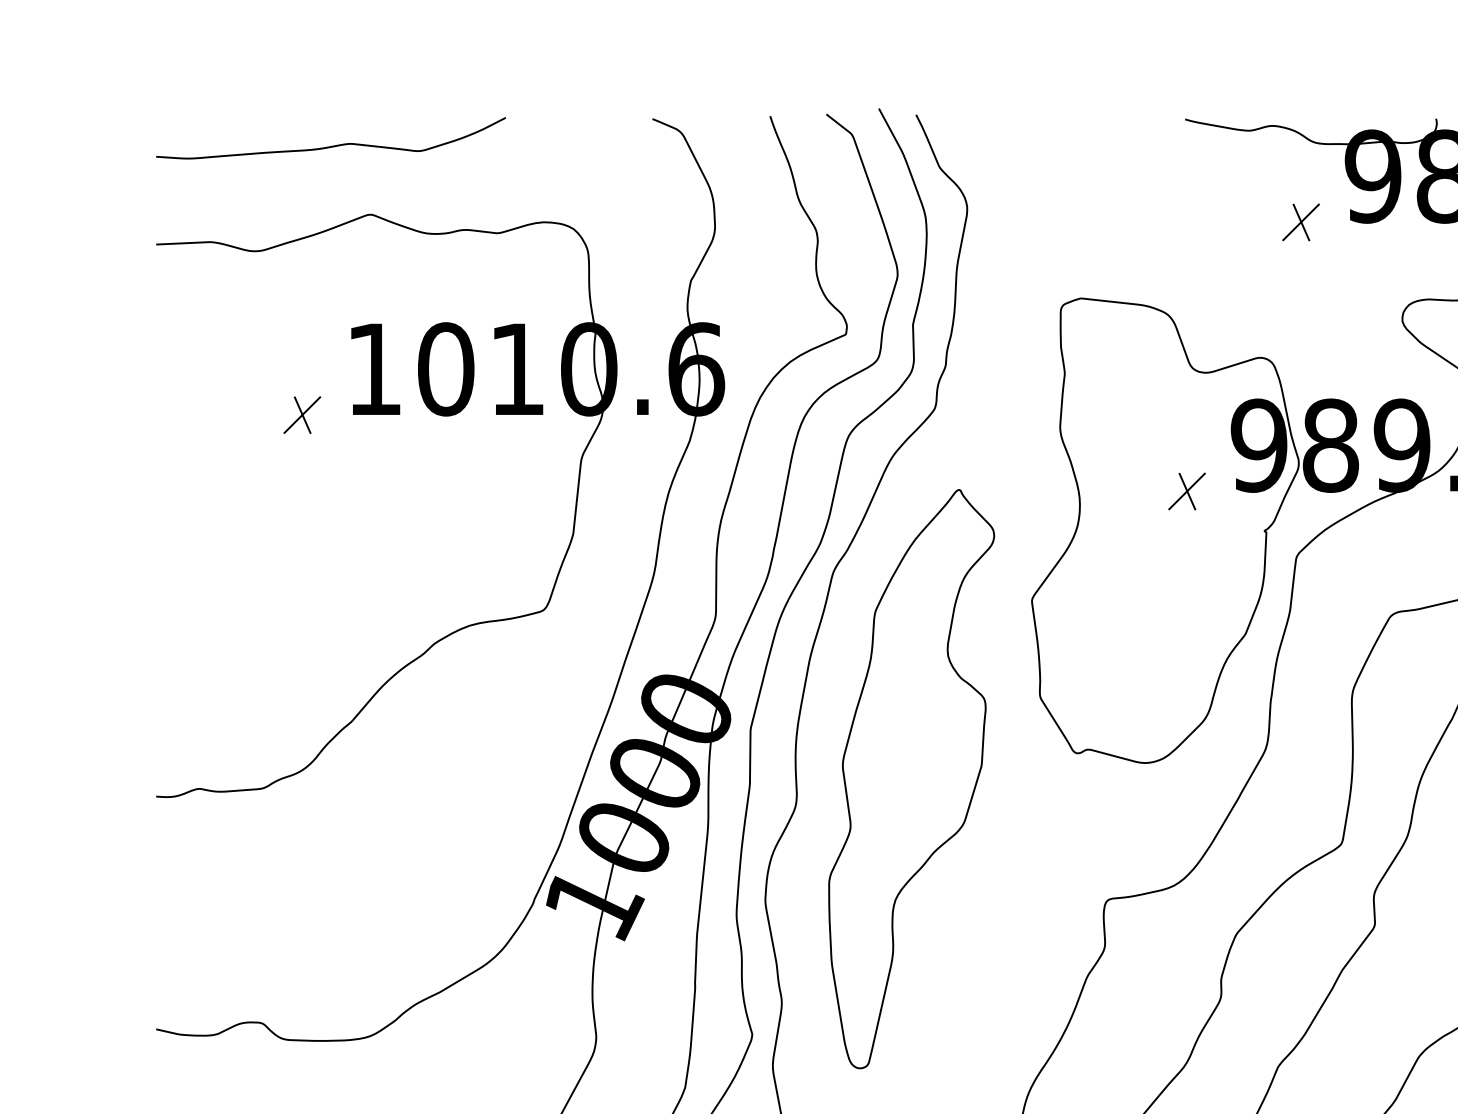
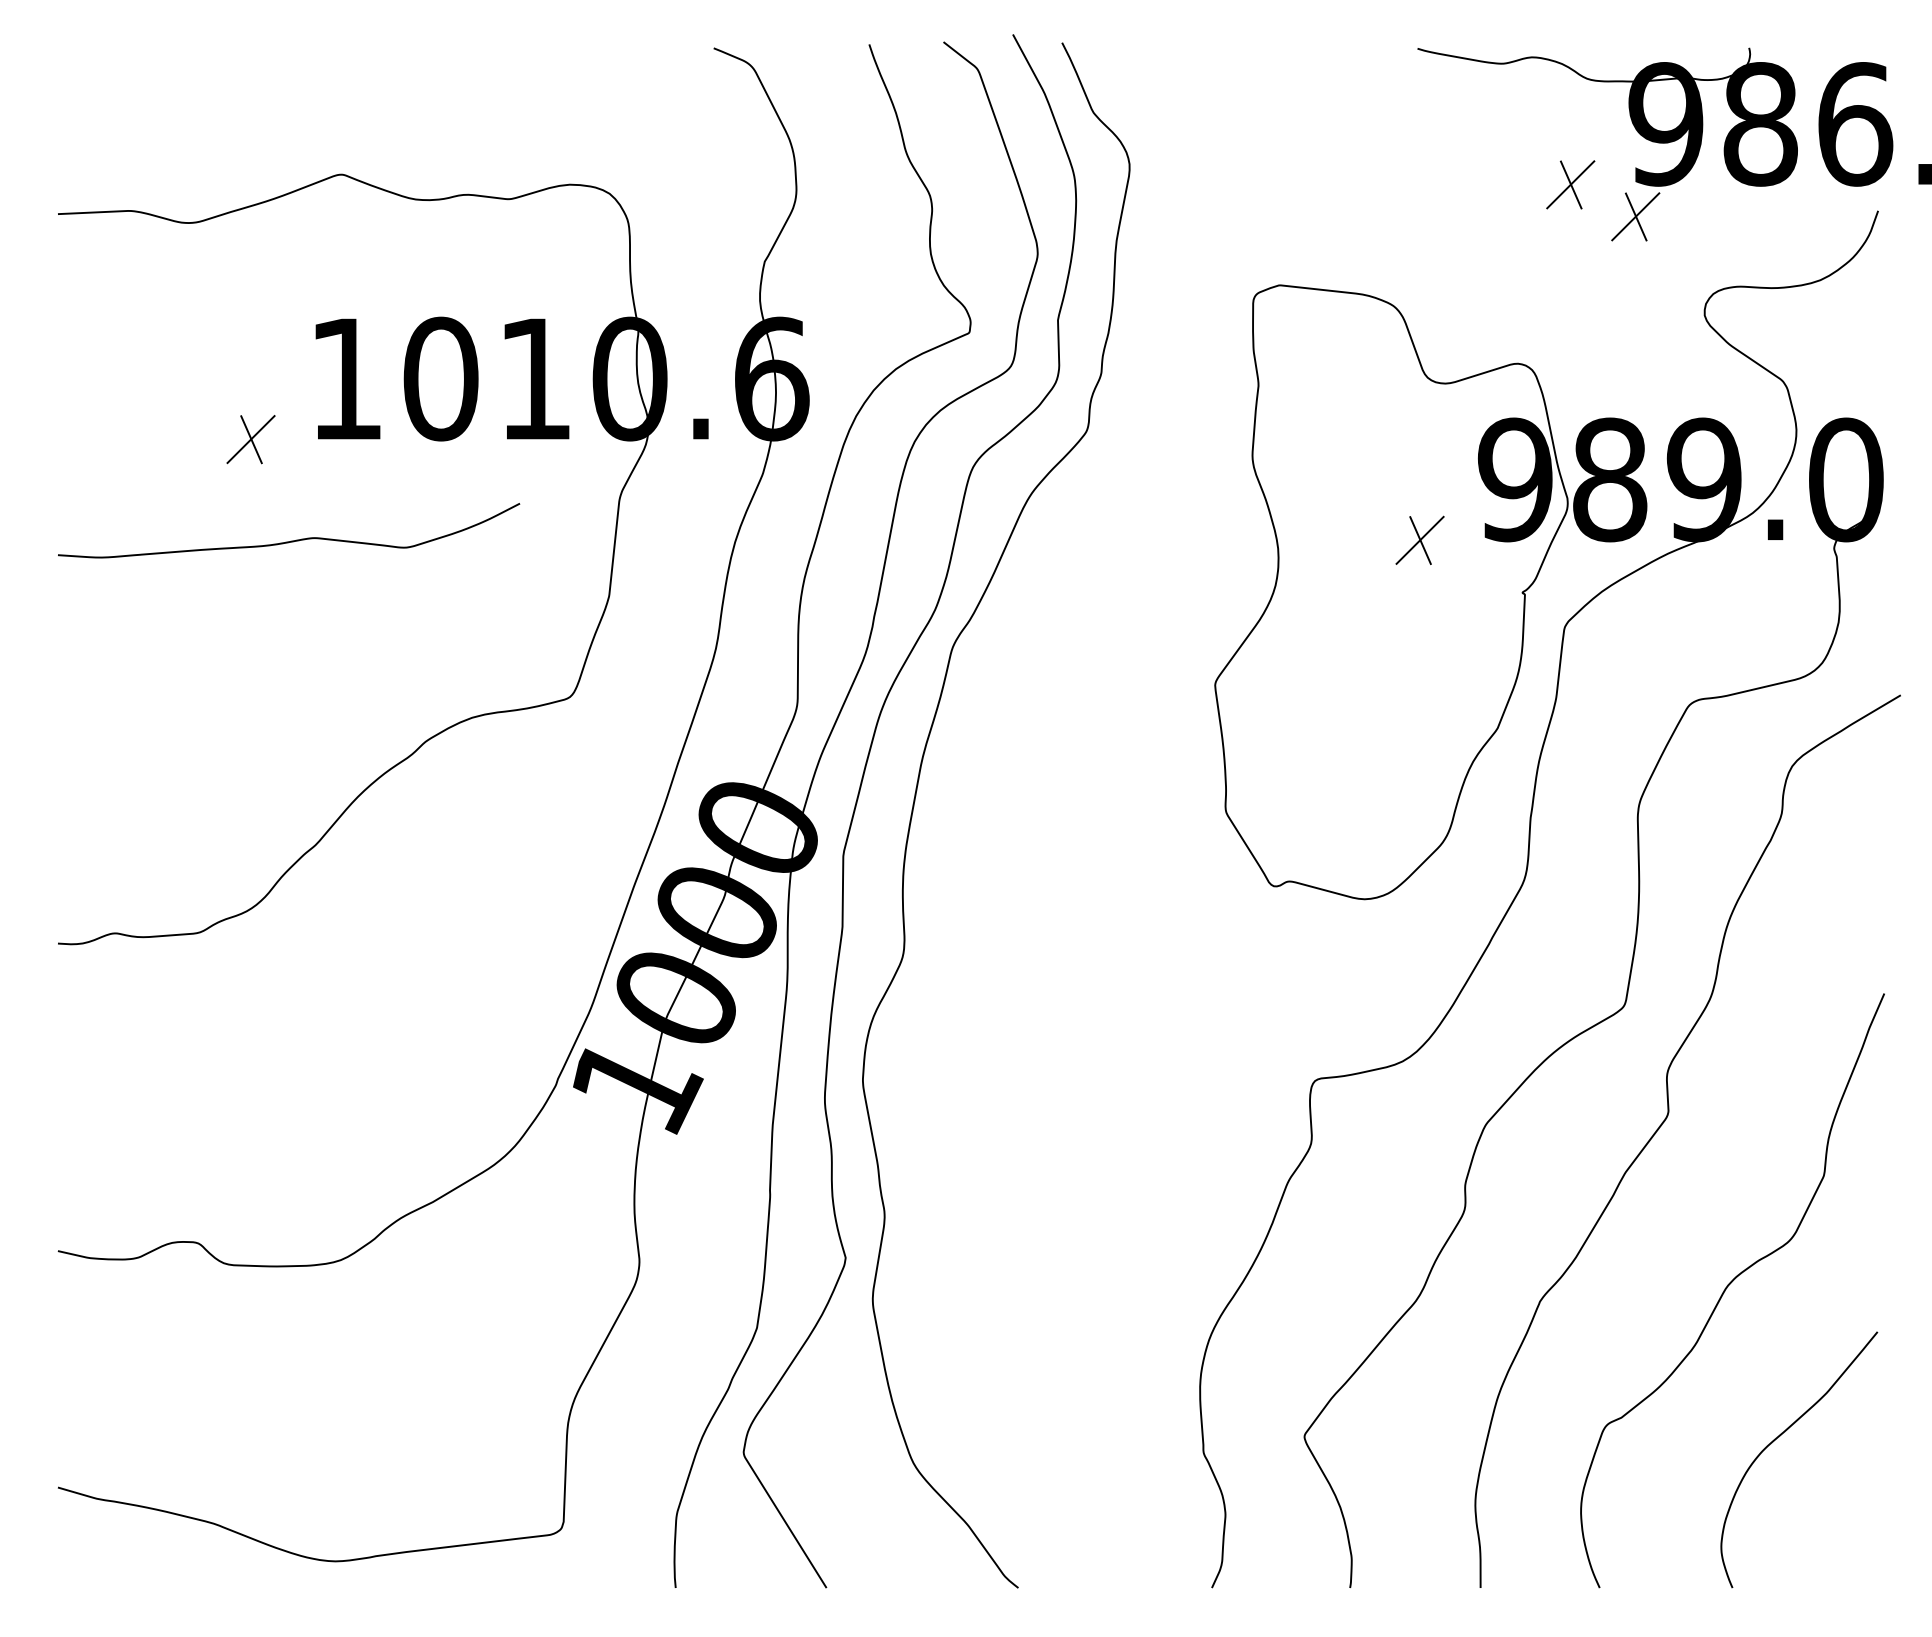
curve: (332, 145) -> (291, 540), moved
part: (1350, 246) -> (1635, 216), added
part: (911, 779) -> (1056, 920), removed

